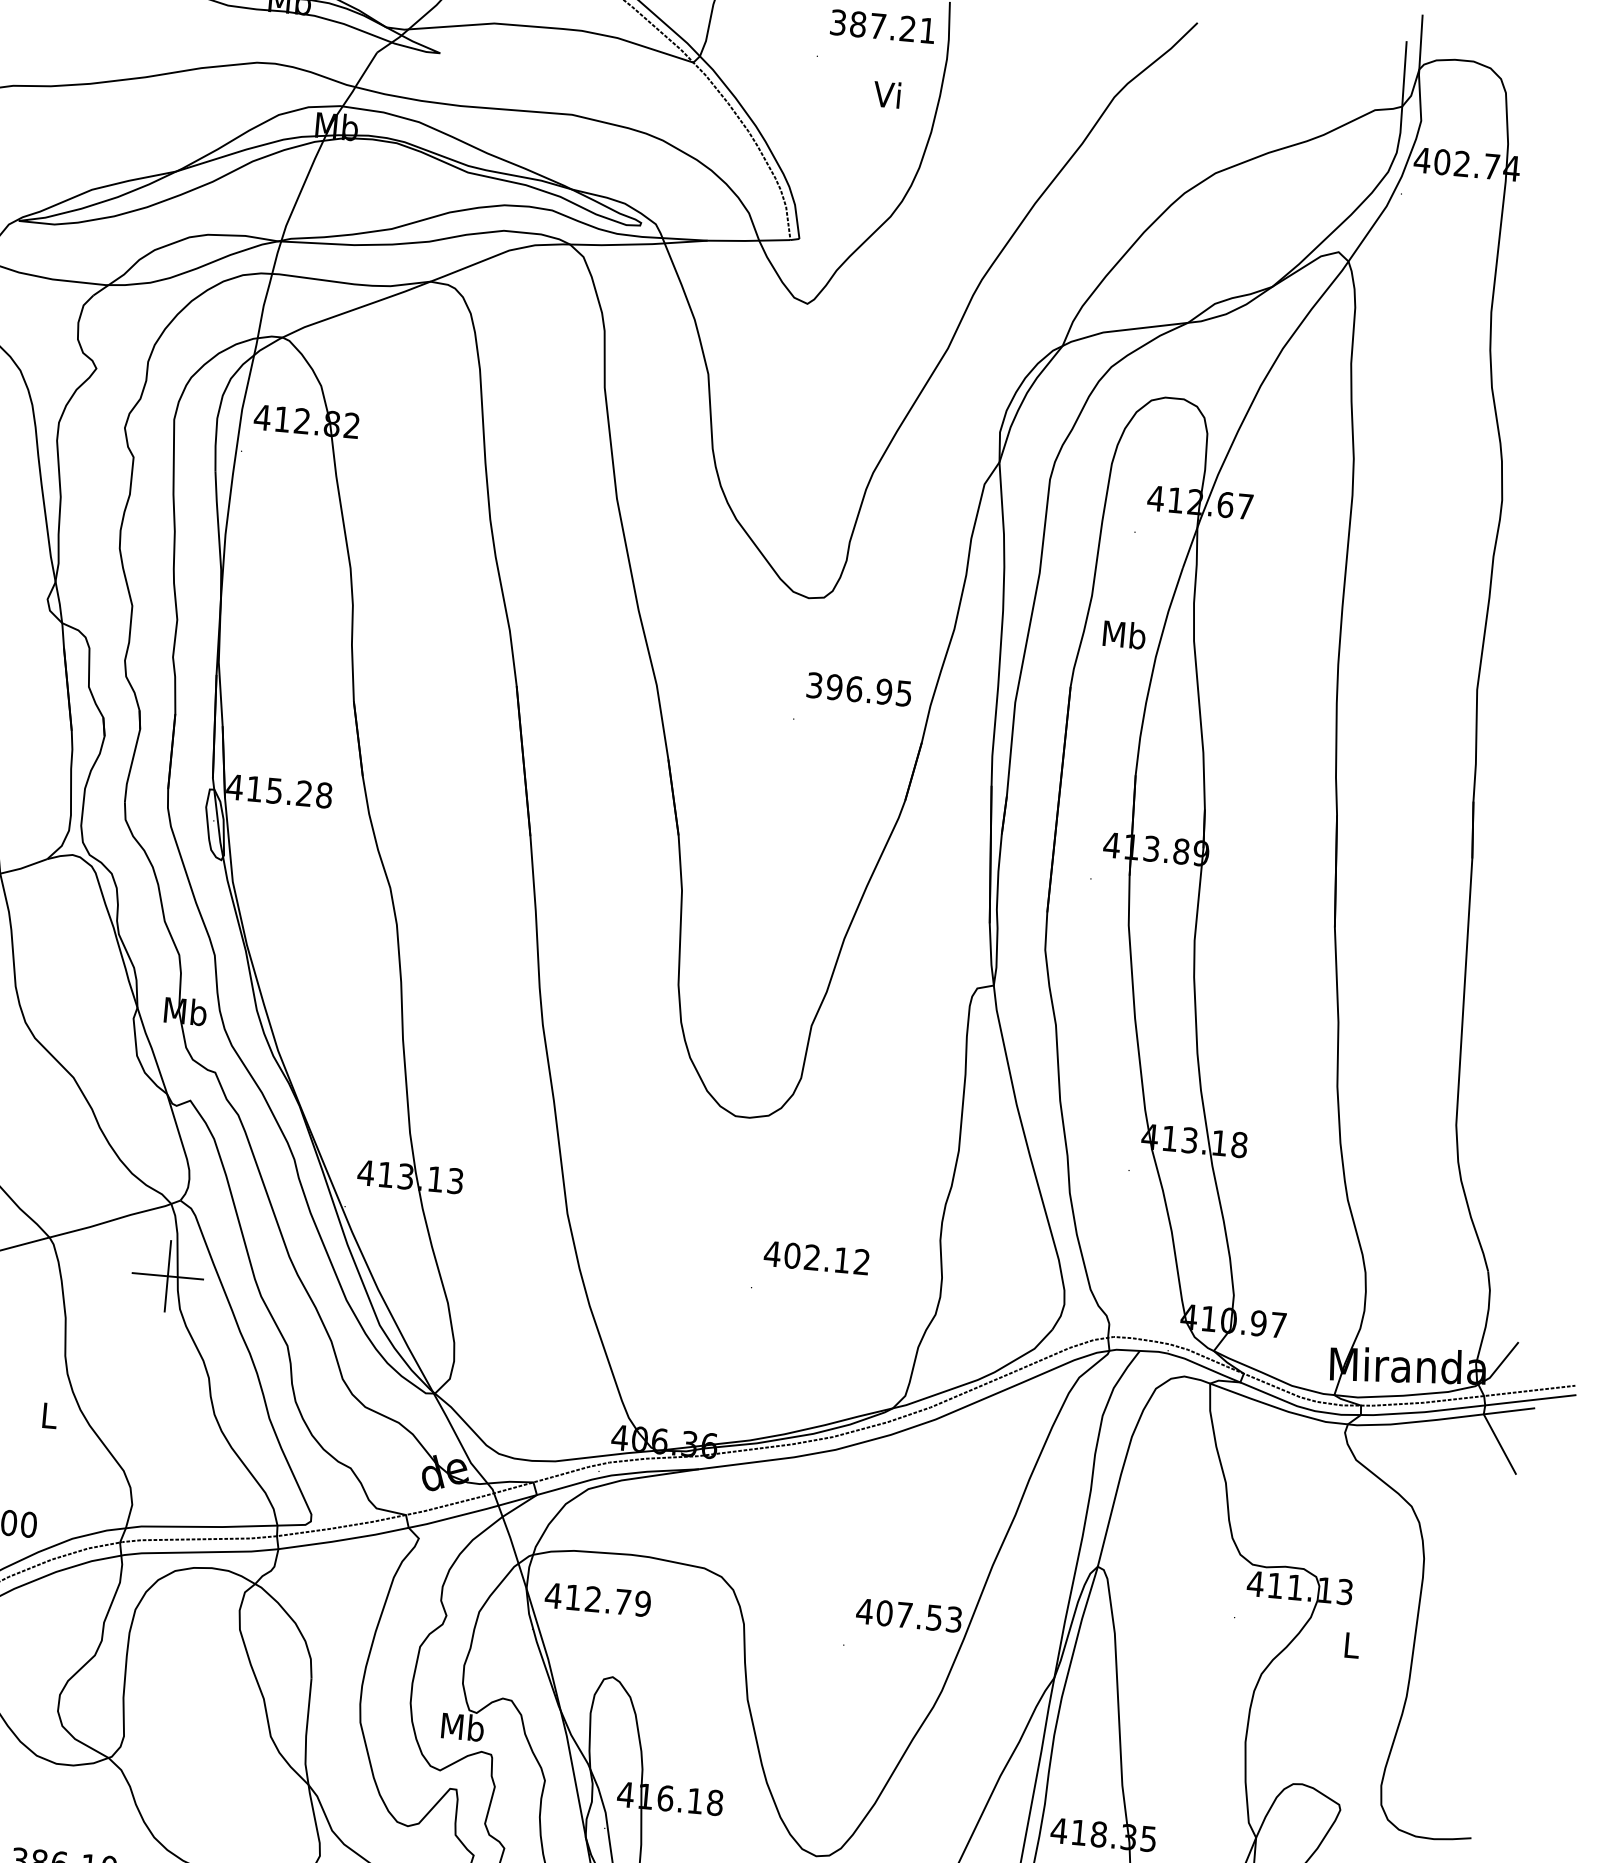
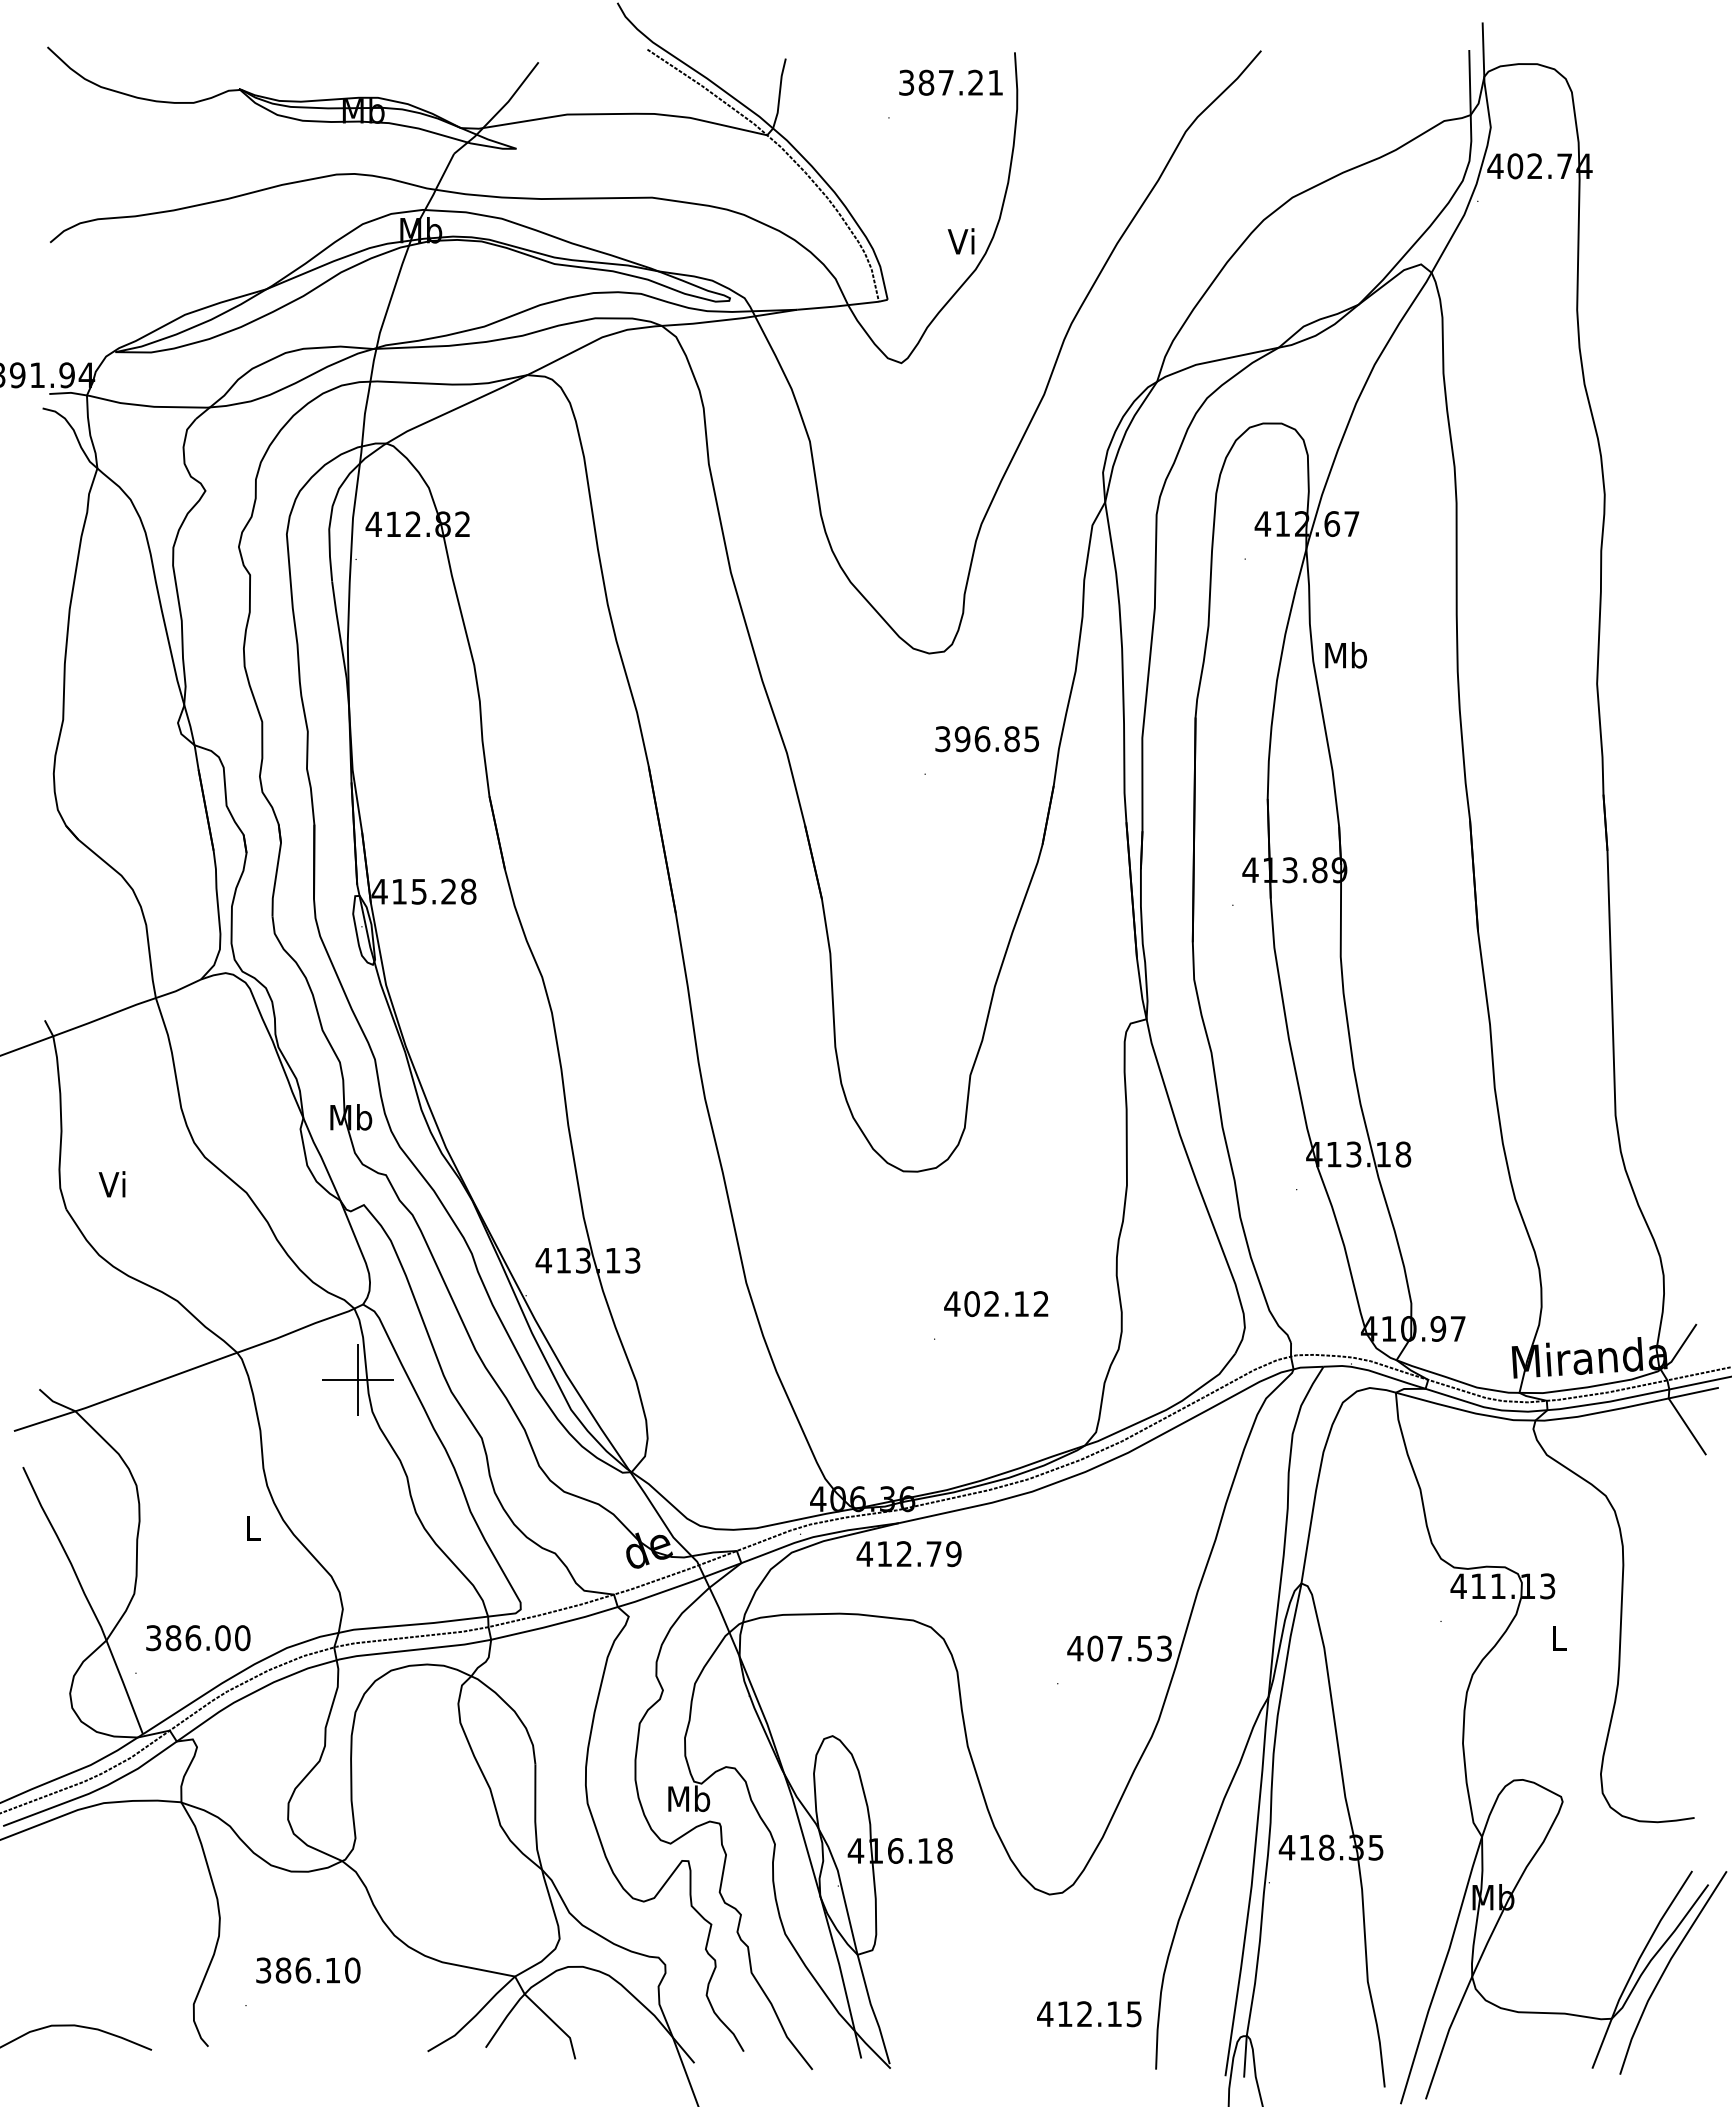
text: (886, 94) -> (960, 241), moved
text: (1123, 634) -> (1345, 655), moved
text: (883, 692) -> (1011, 739), 396.95 -> 396.85
text: (597, 1600) -> (908, 1554), moved

